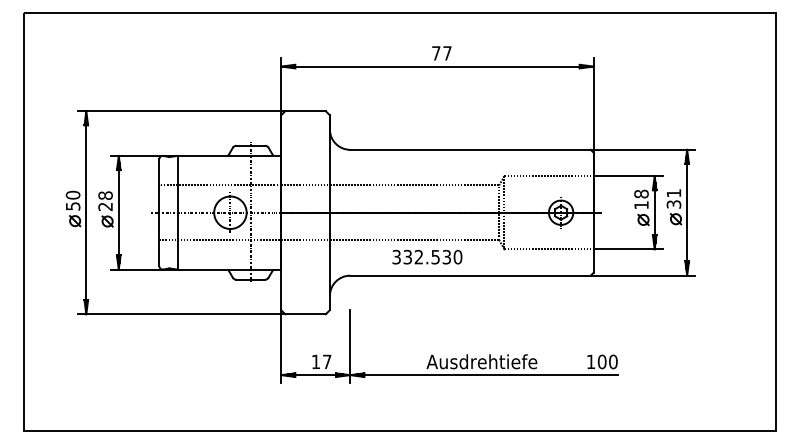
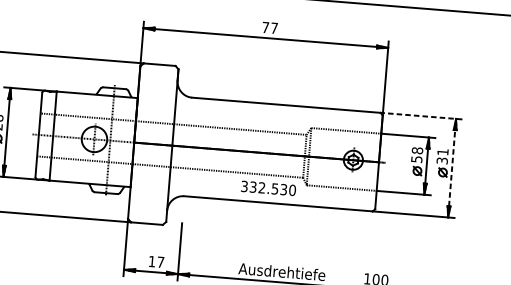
line: (642, 149) -> (421, 115), solid -> dashed
text: (641, 205) -> (416, 159), 18 -> 58
line: (687, 212) -> (452, 168), solid -> dashed
text: (427, 256) -> (268, 187), moved

